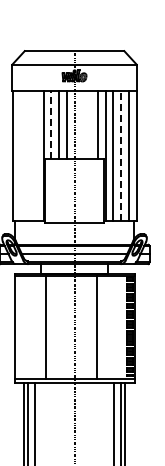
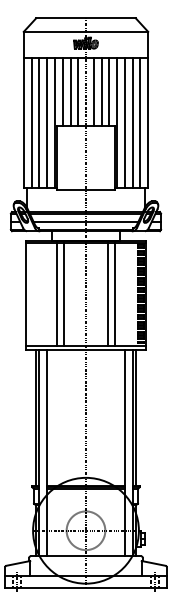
line: (51, 125) -> (62, 92), dashed -> solid
line: (82, 125) -> (93, 92), added
line: (90, 125) -> (101, 92), added
line: (20, 156) -> (31, 123), added
line: (28, 156) -> (39, 123), added
line: (36, 156) -> (47, 123), added
line: (121, 156) -> (132, 123), dashed -> solid
line: (52, 326) -> (63, 293), added
line: (103, 326) -> (114, 293), added

